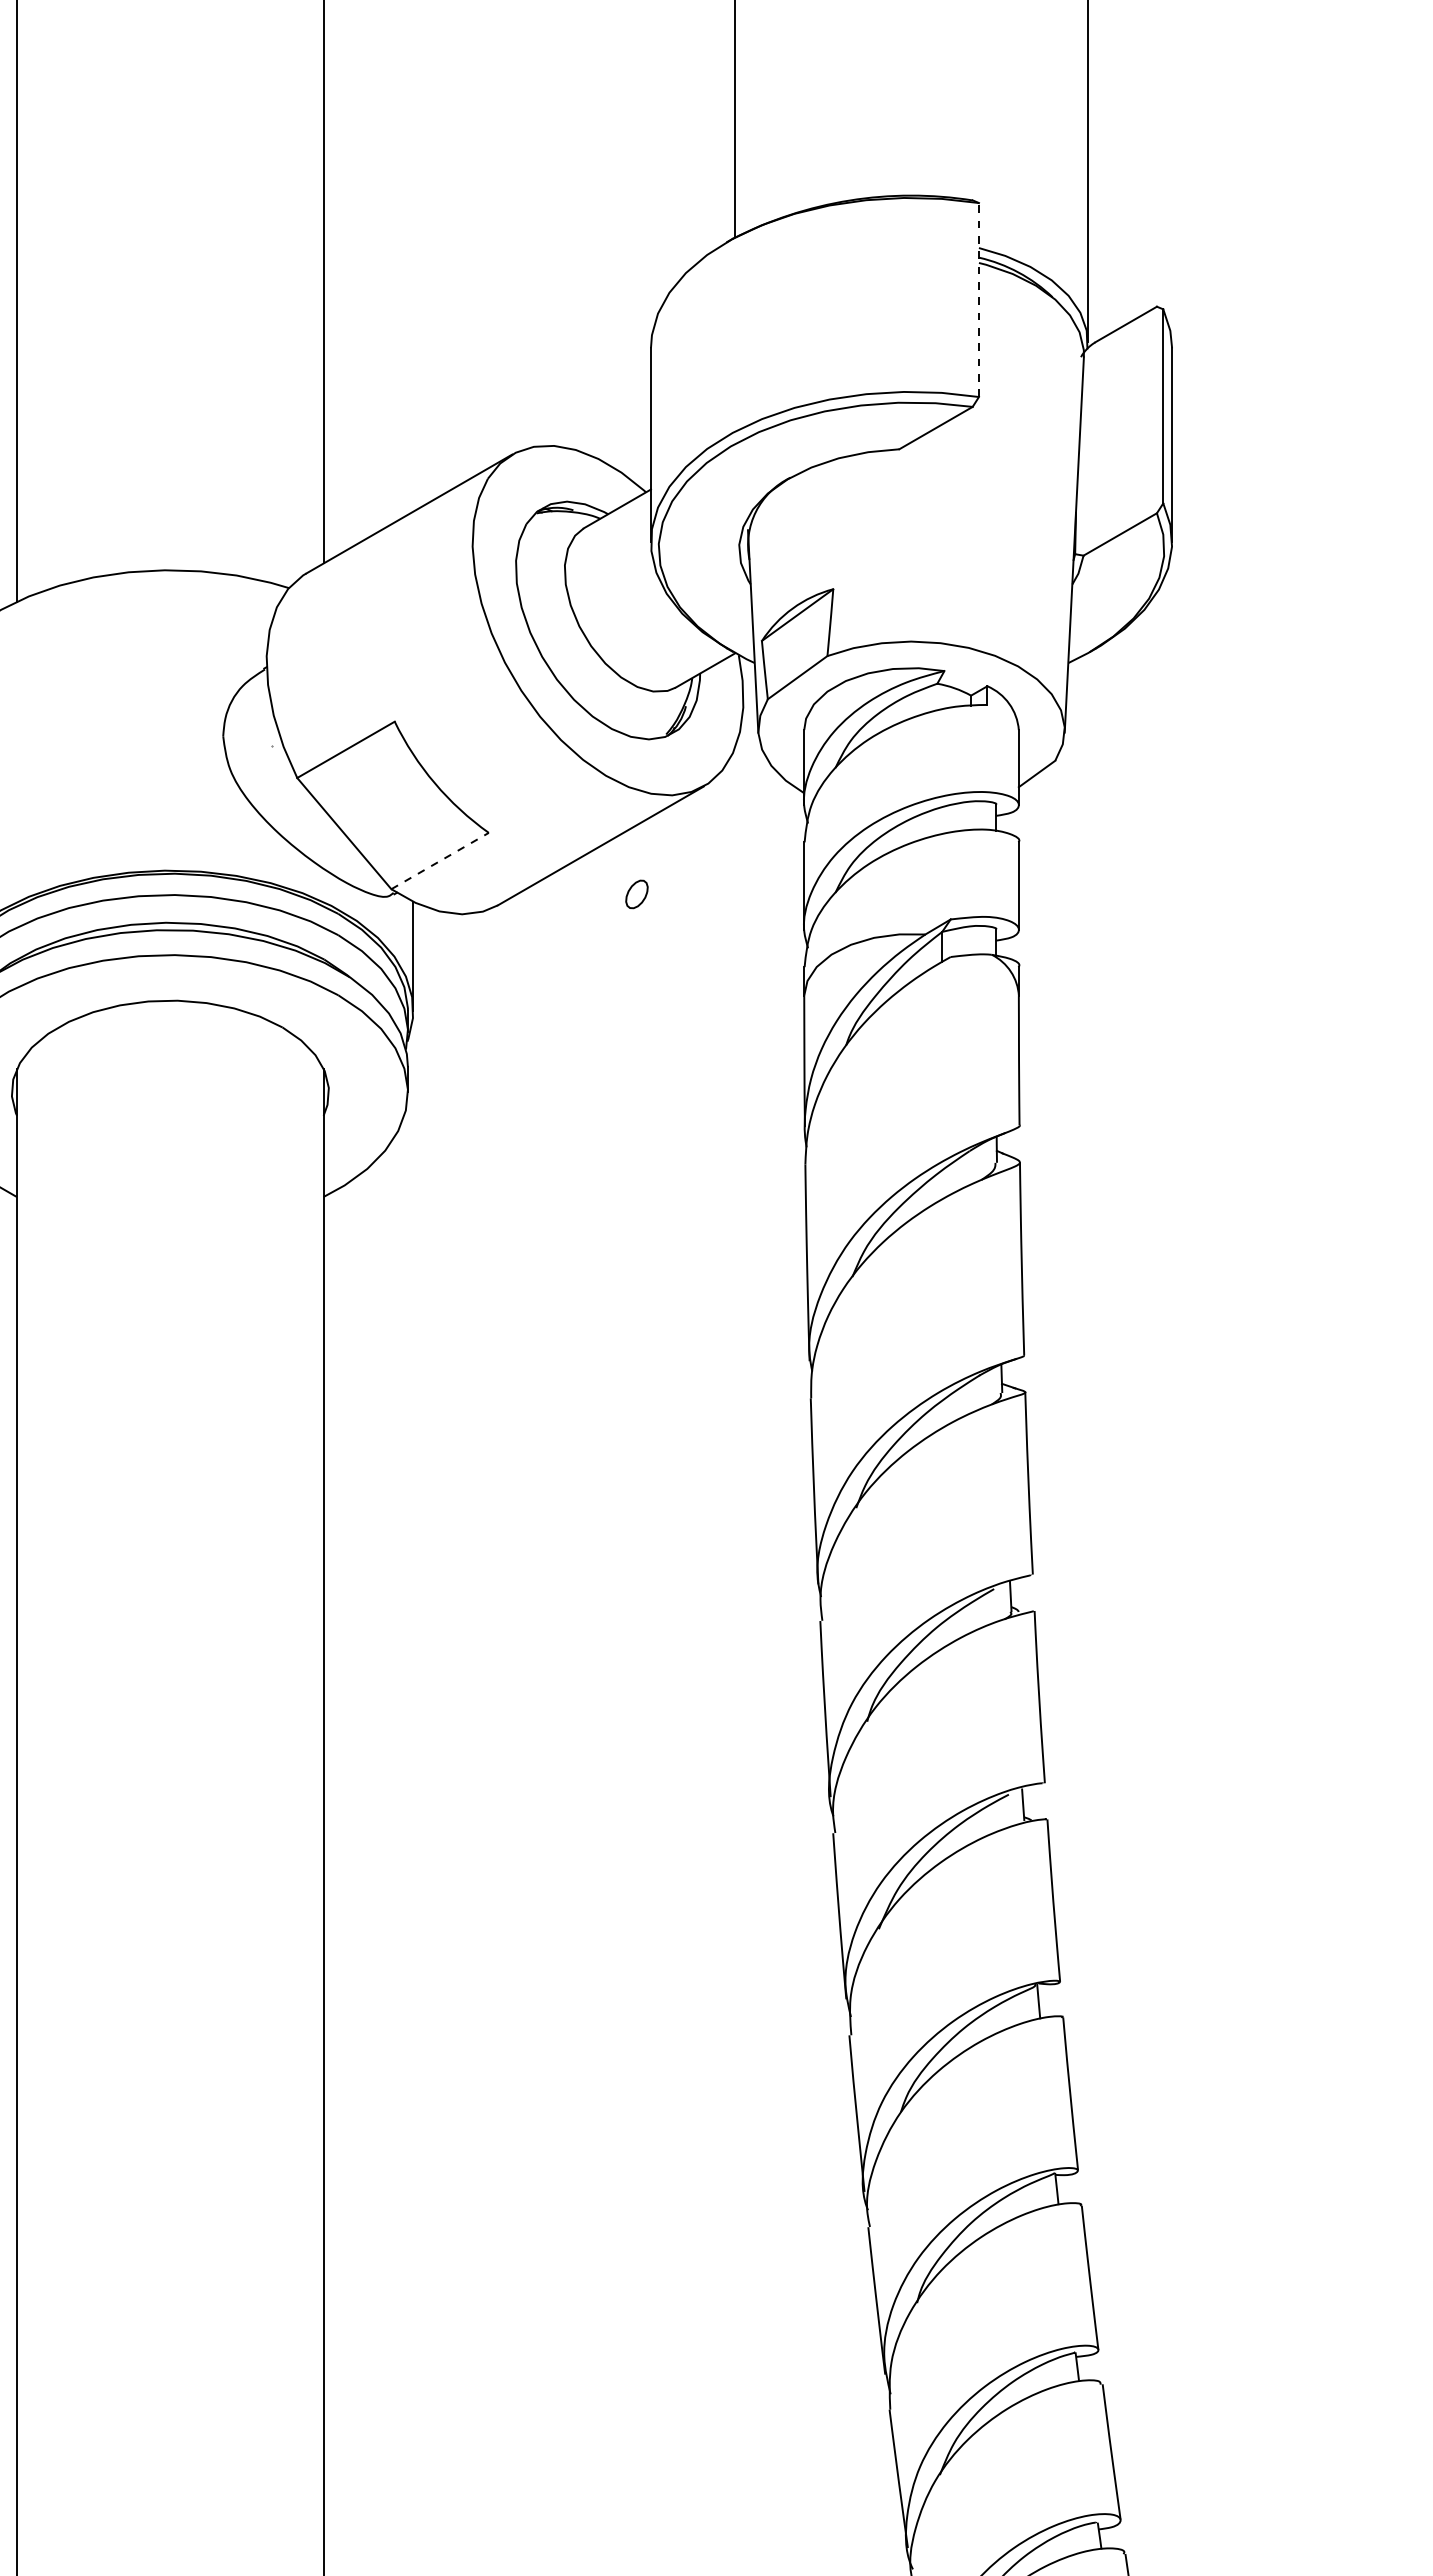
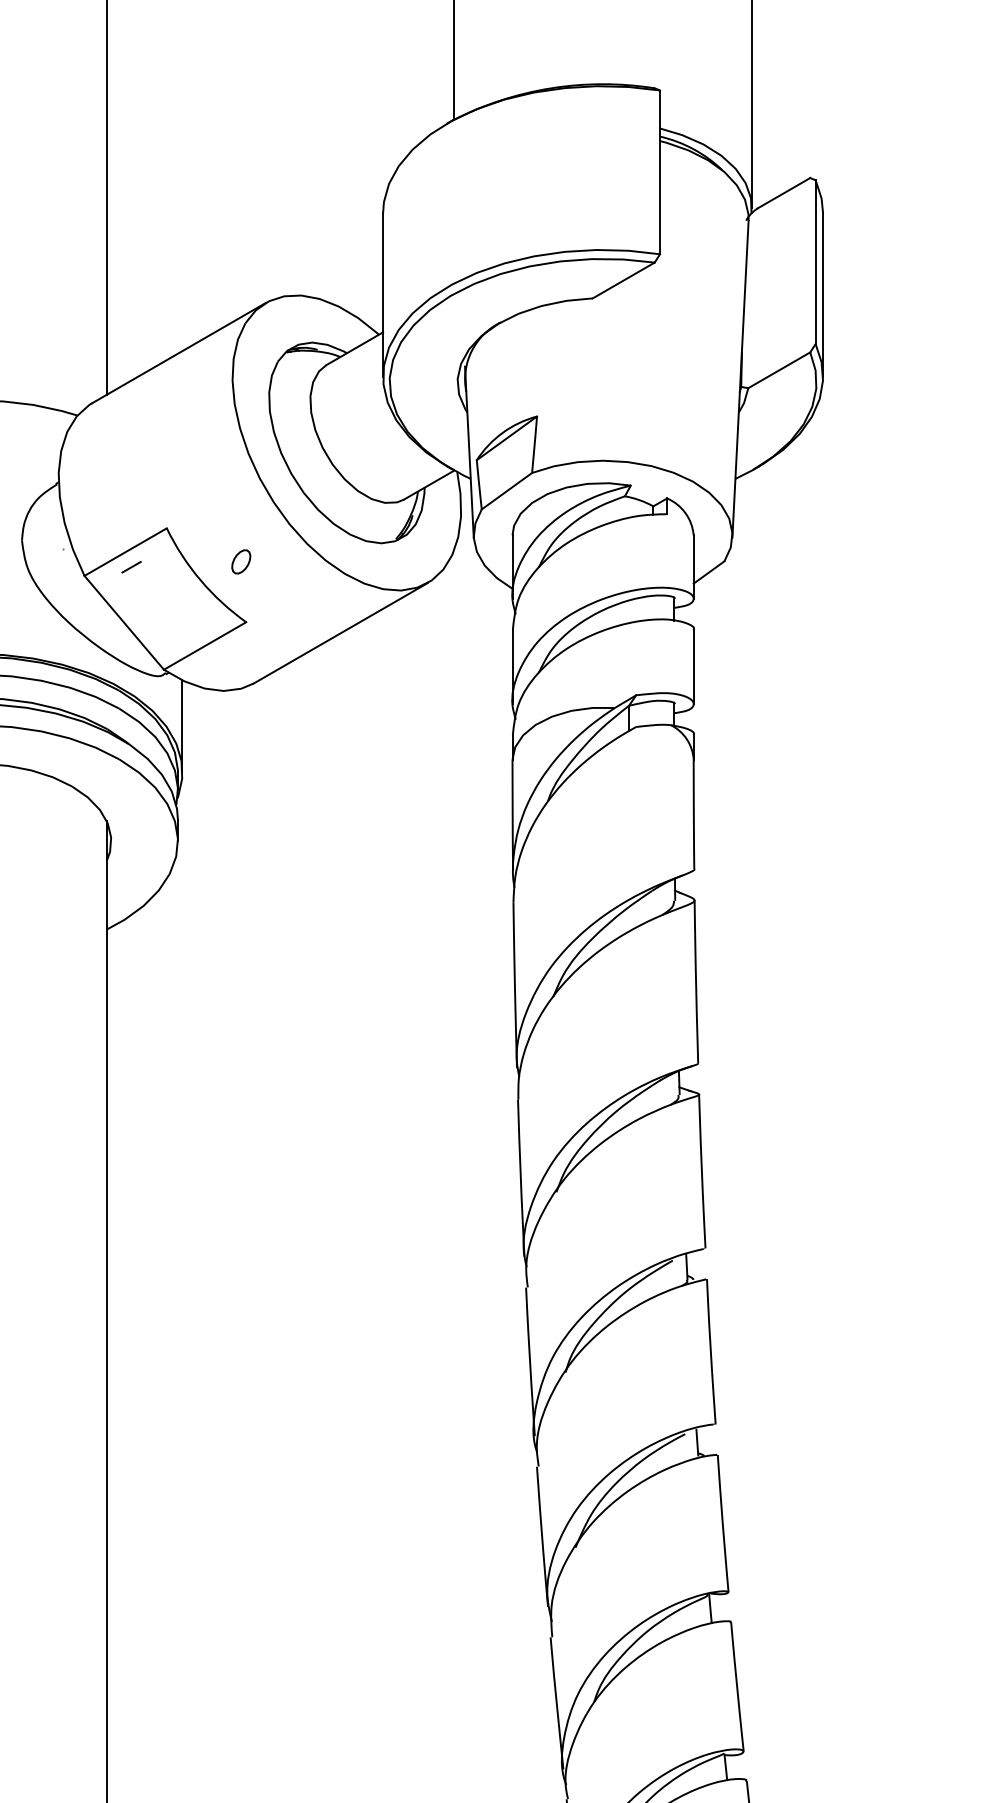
line: (978, 300) -> (659, 172), dashed -> solid
line: (352, 767) -> (131, 567), added
line: (440, 860) -> (205, 645), dashed -> solid
part: (636, 894) -> (240, 561), moved

